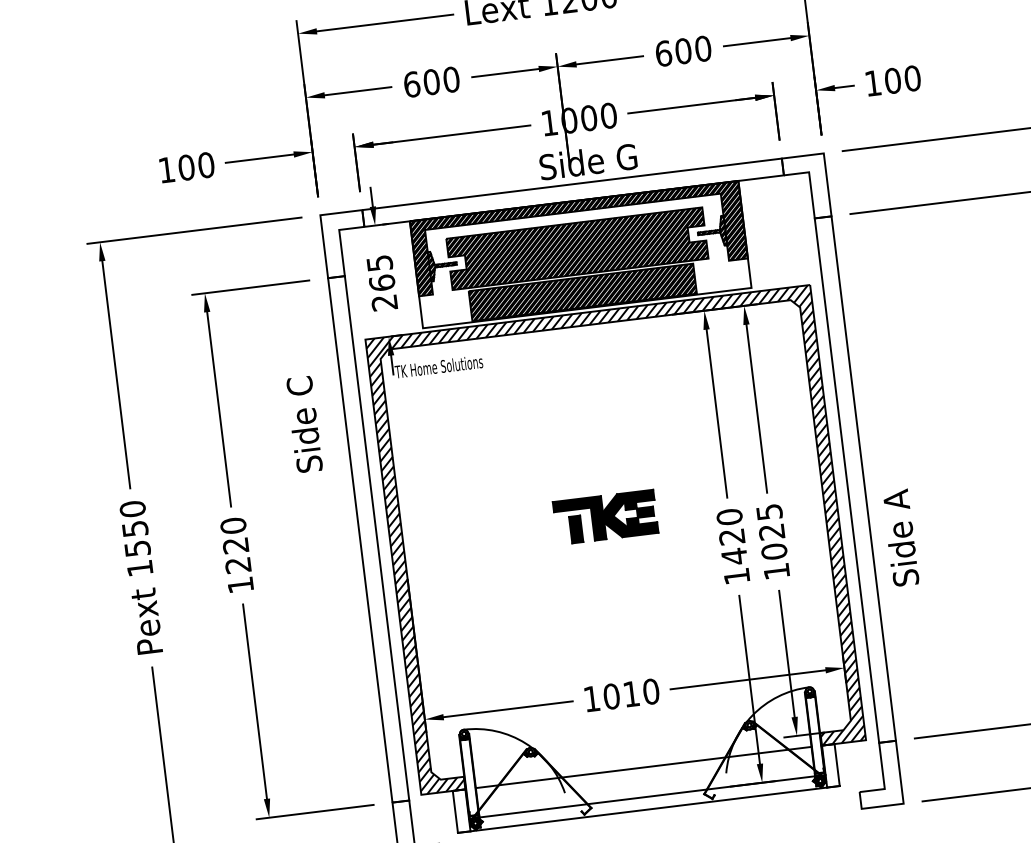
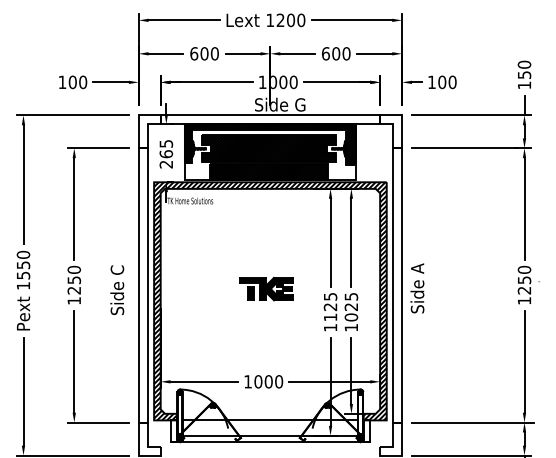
text: (304, 423) -> (117, 289), moved
text: (731, 535) -> (330, 306), 1420 -> 1125
text: (900, 538) -> (417, 288), moved
text: (236, 546) -> (74, 280), 1220 -> 1250
text: (630, 693) -> (268, 381), 1010 -> 1000

